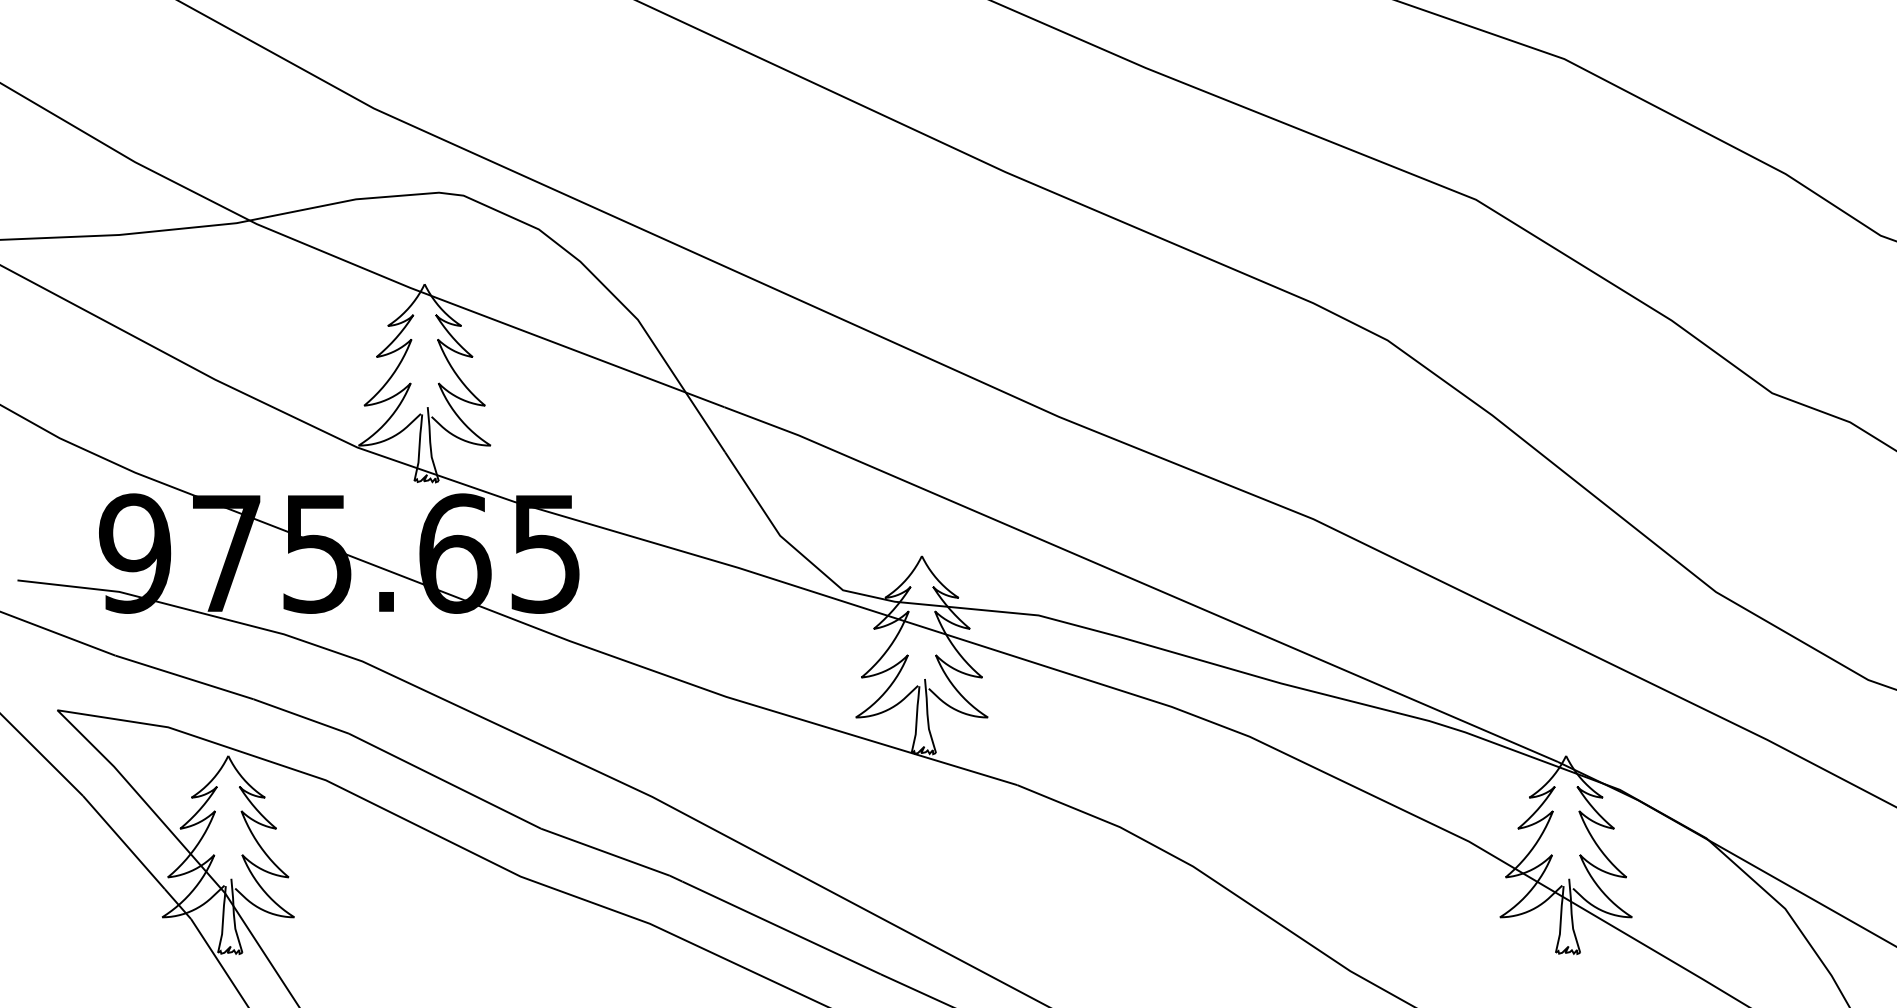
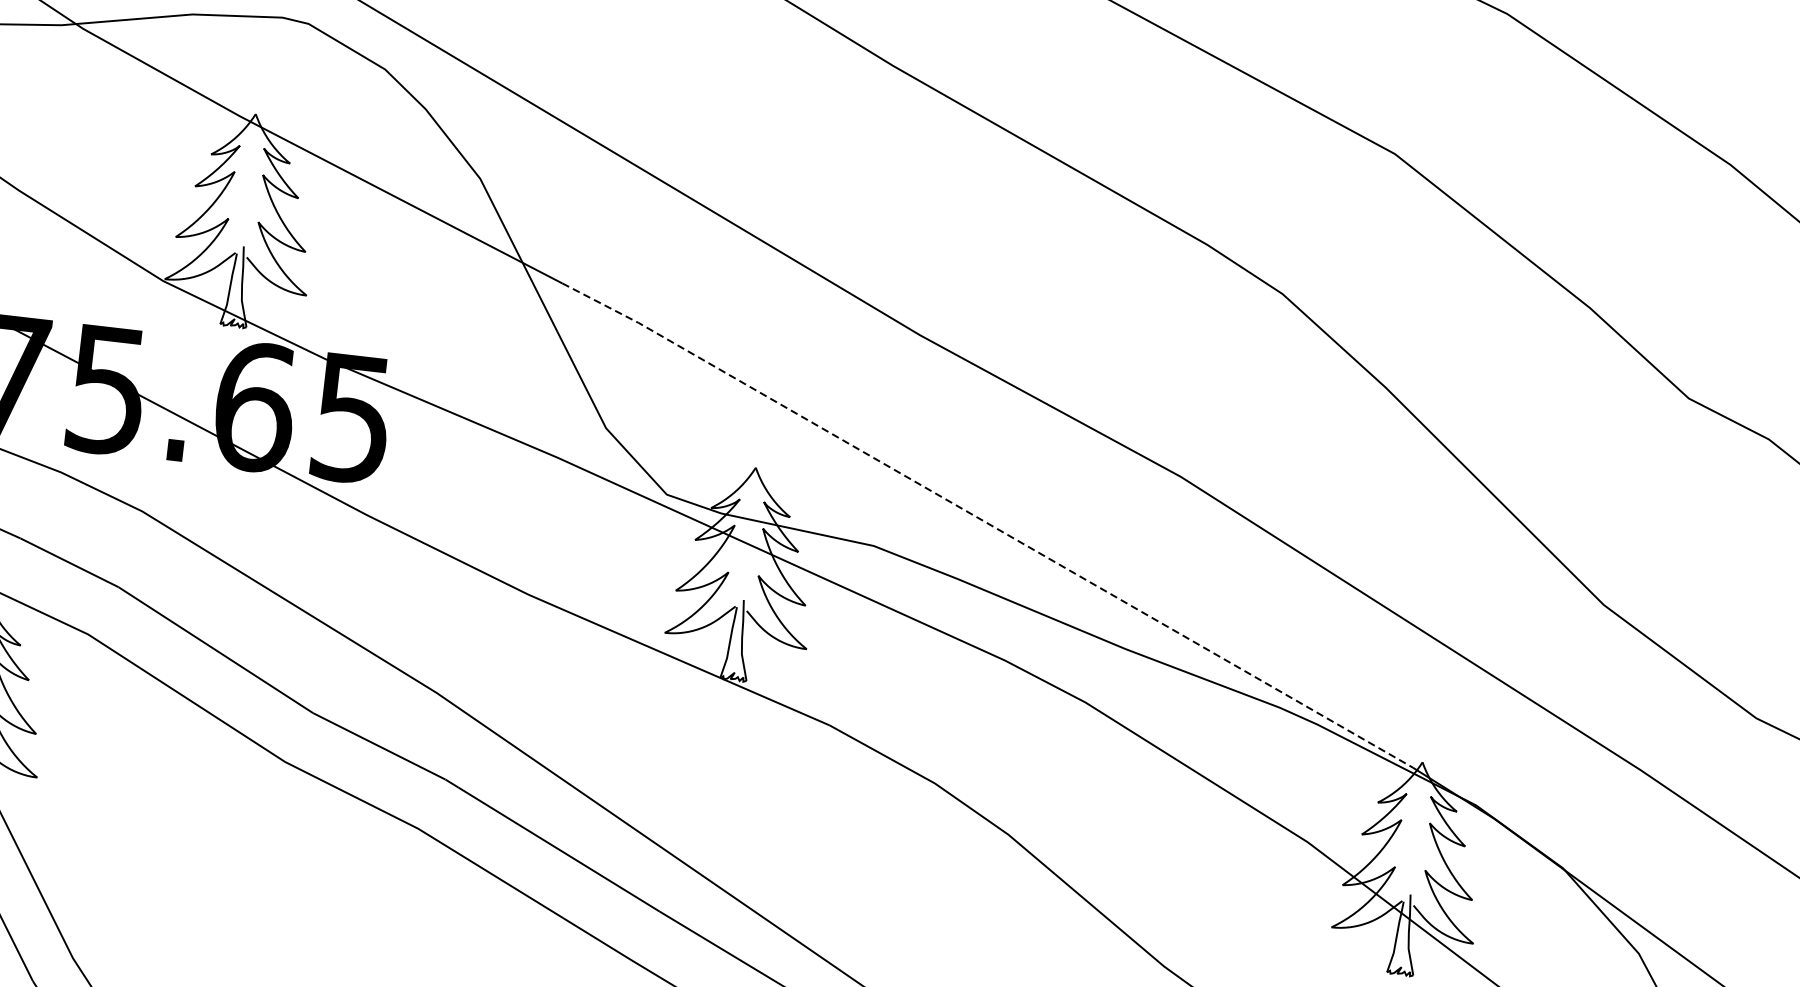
line: (1141, 582) -> (988, 523), solid -> dashed

